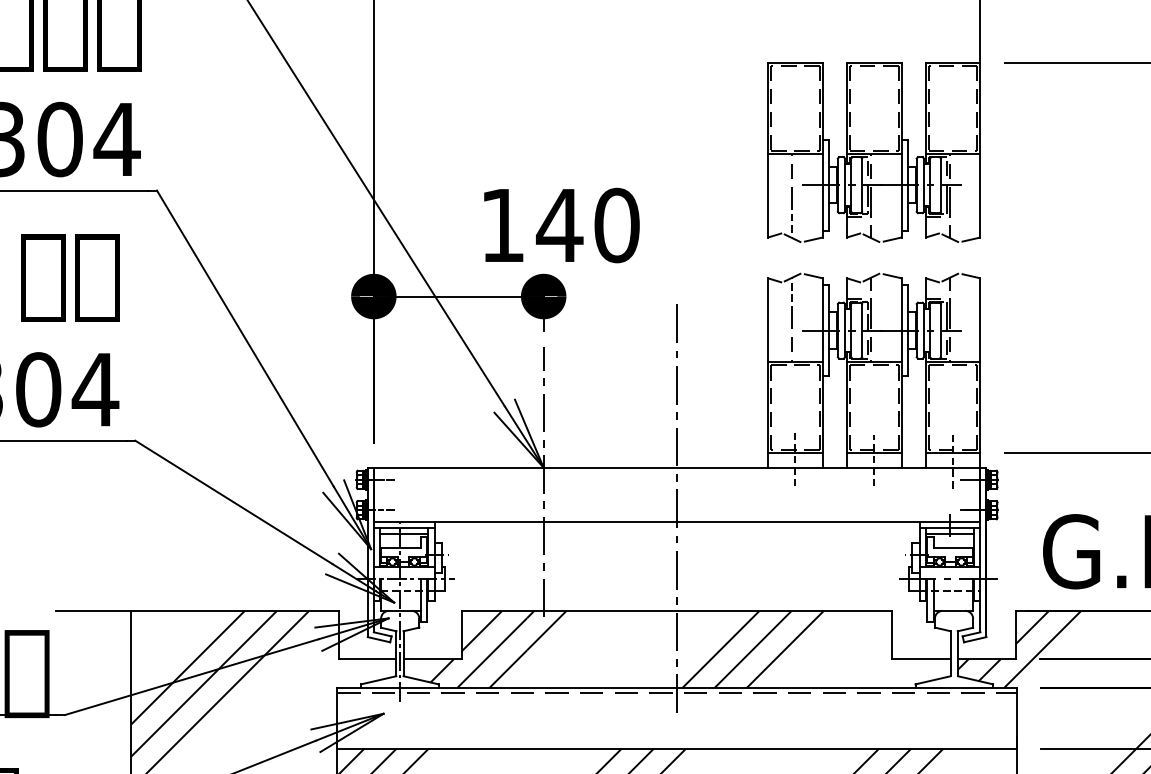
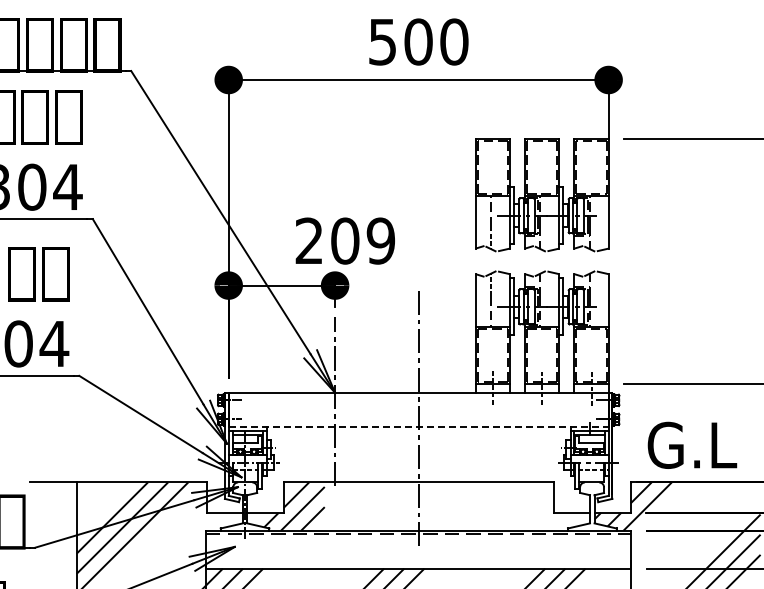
text: (560, 224) -> (345, 240), 140 -> 209
line: (676, 521) -> (418, 426), solid -> dashed
hatch: (675, 649) -> (417, 506), removed

